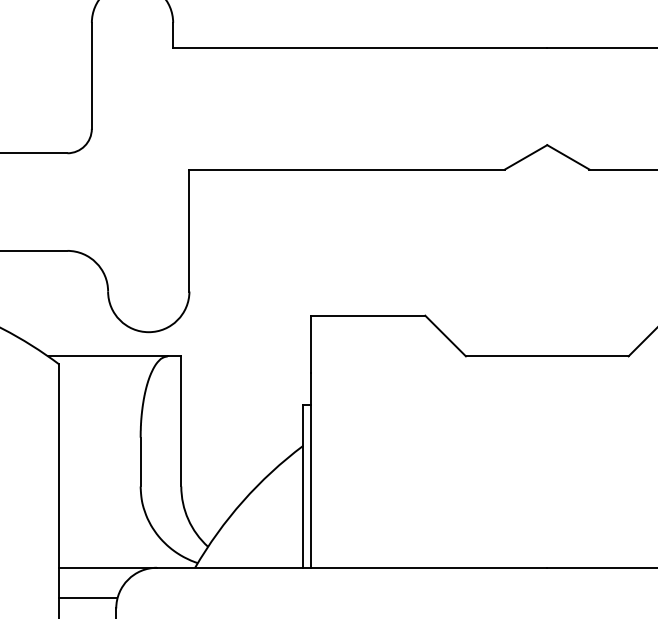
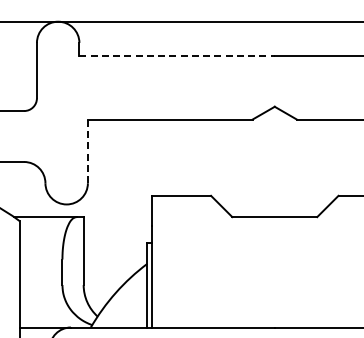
line: (360, 46) -> (177, 55), solid -> dashed
line: (188, 230) -> (87, 151), solid -> dashed

